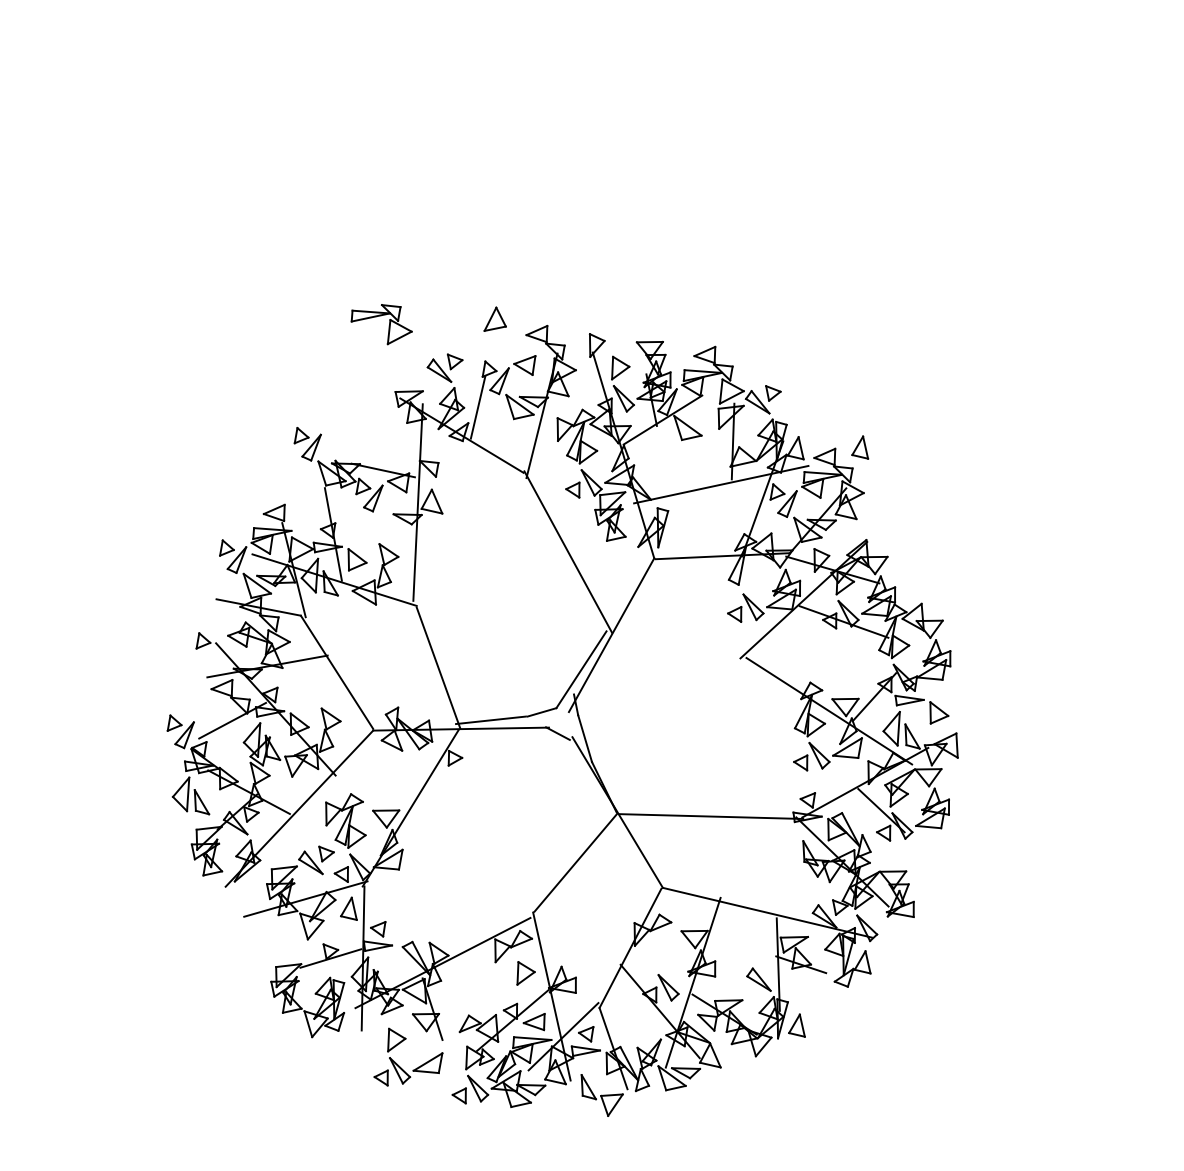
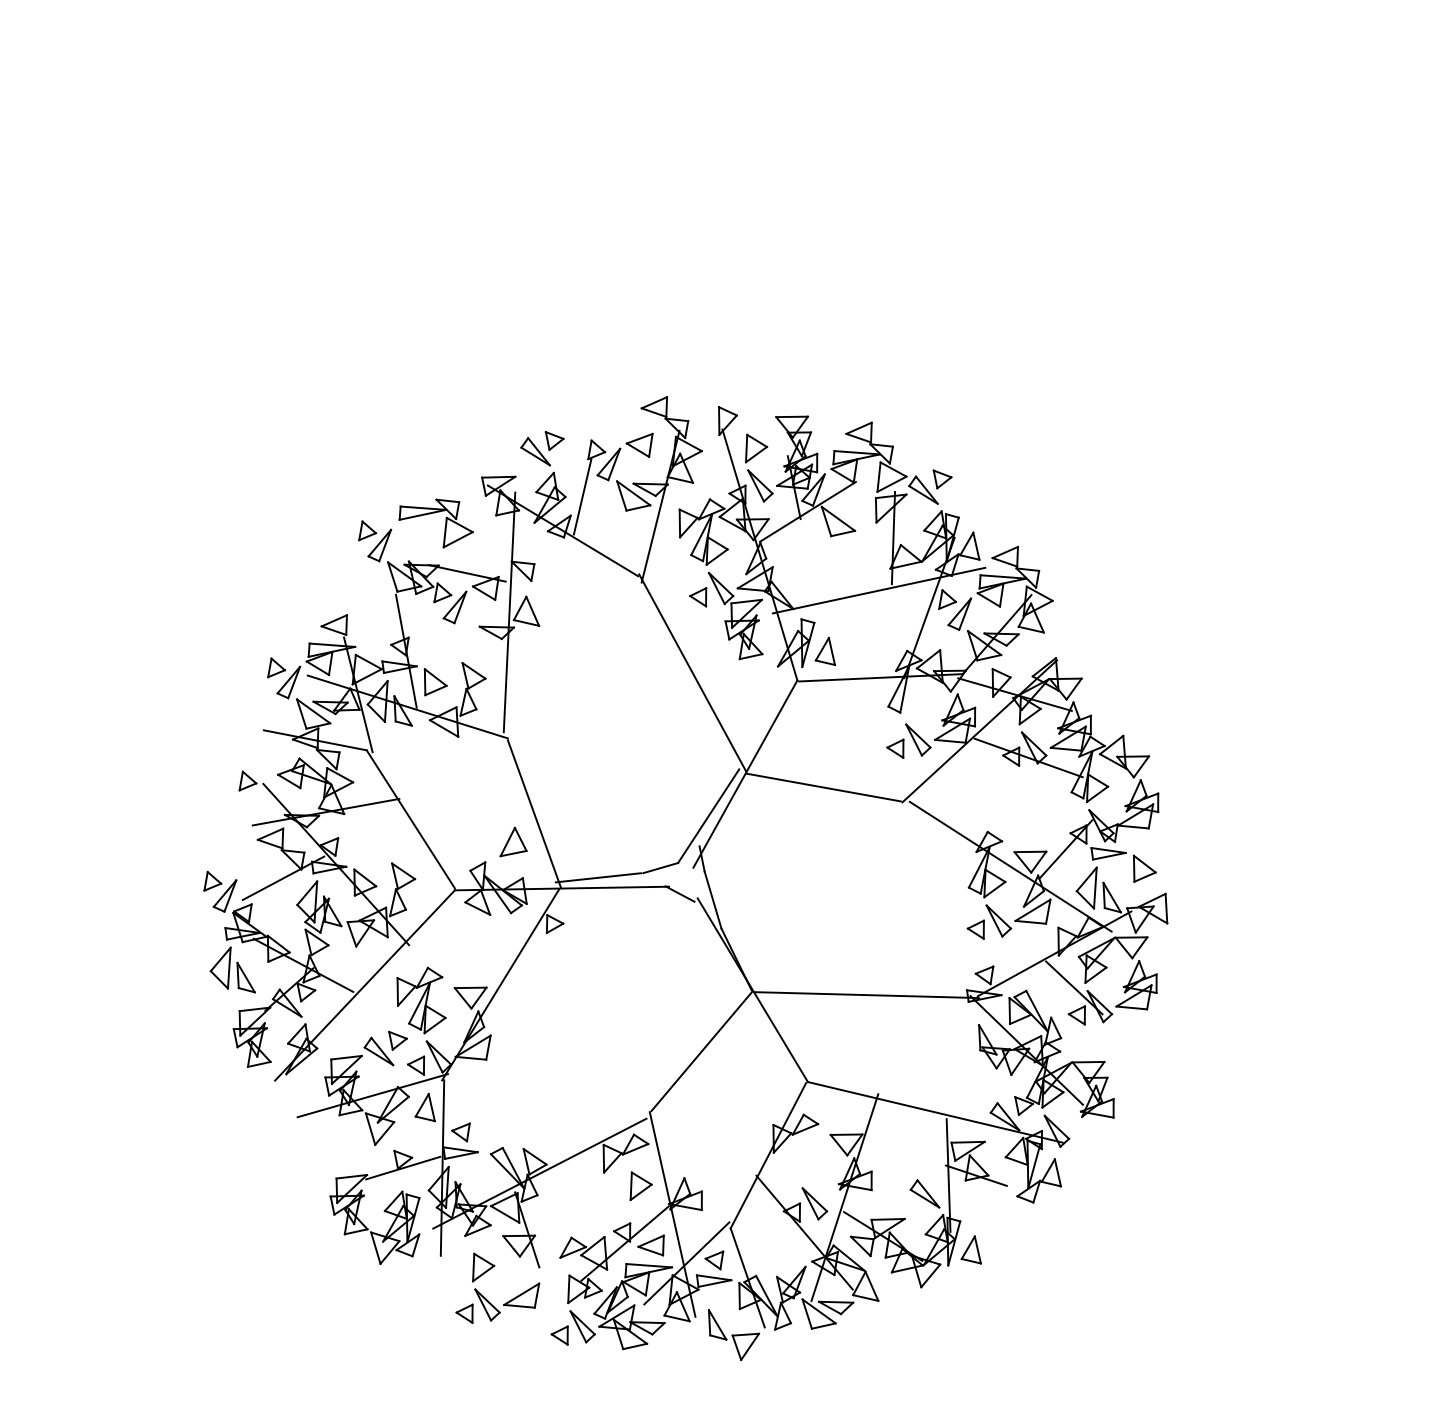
part: (495, 318) -> (513, 841), moved
part: (388, 327) -> (444, 527), moved
part: (859, 446) -> (824, 650), moved
line: (675, 646) -> (823, 787), added

